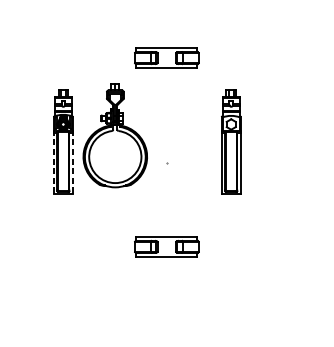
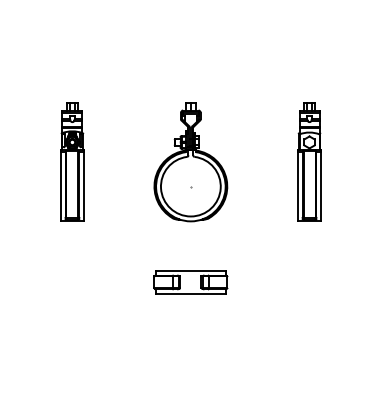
part: (166, 58) -> (190, 66), removed
part: (114, 135) -> (190, 162), moved
part: (231, 141) -> (309, 161), moved
line: (53, 163) -> (61, 186), dashed -> solid
line: (73, 163) -> (83, 186), dashed -> solid

